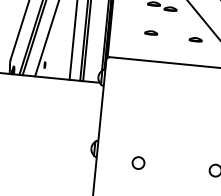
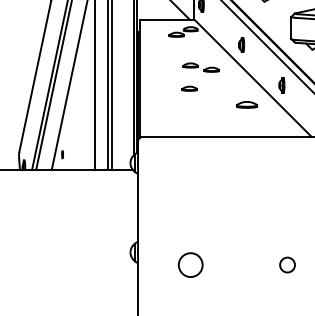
part: (151, 32) -> (189, 88), moved
part: (195, 39) -> (246, 104), size x1.4
circle: (138, 162) -> (190, 264), size x1.6

